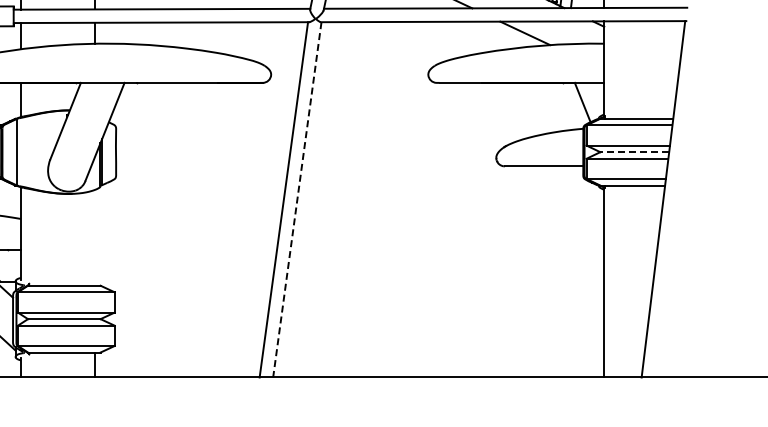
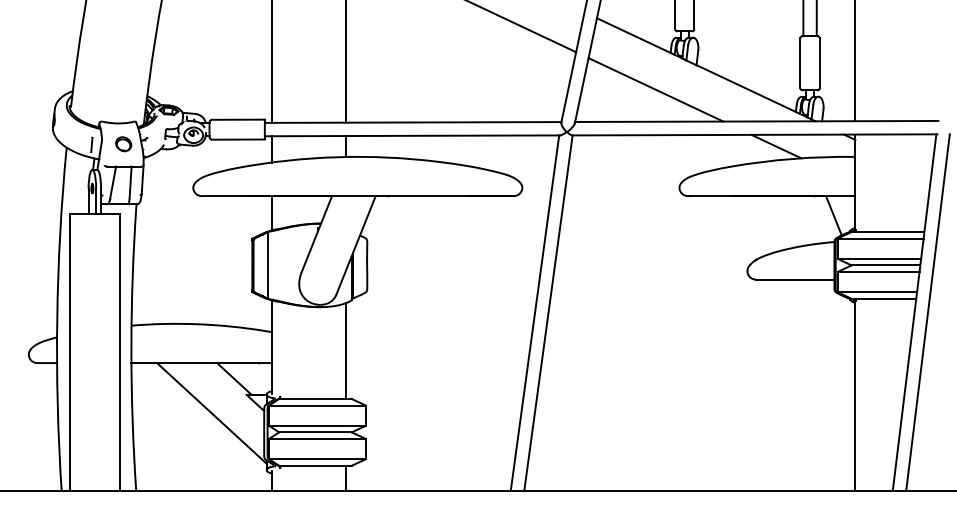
line: (634, 152) -> (885, 265), dashed -> solid
line: (676, 199) -> (927, 312), added
line: (297, 200) -> (548, 313), dashed -> solid
line: (95, 237) -> (346, 350), added

